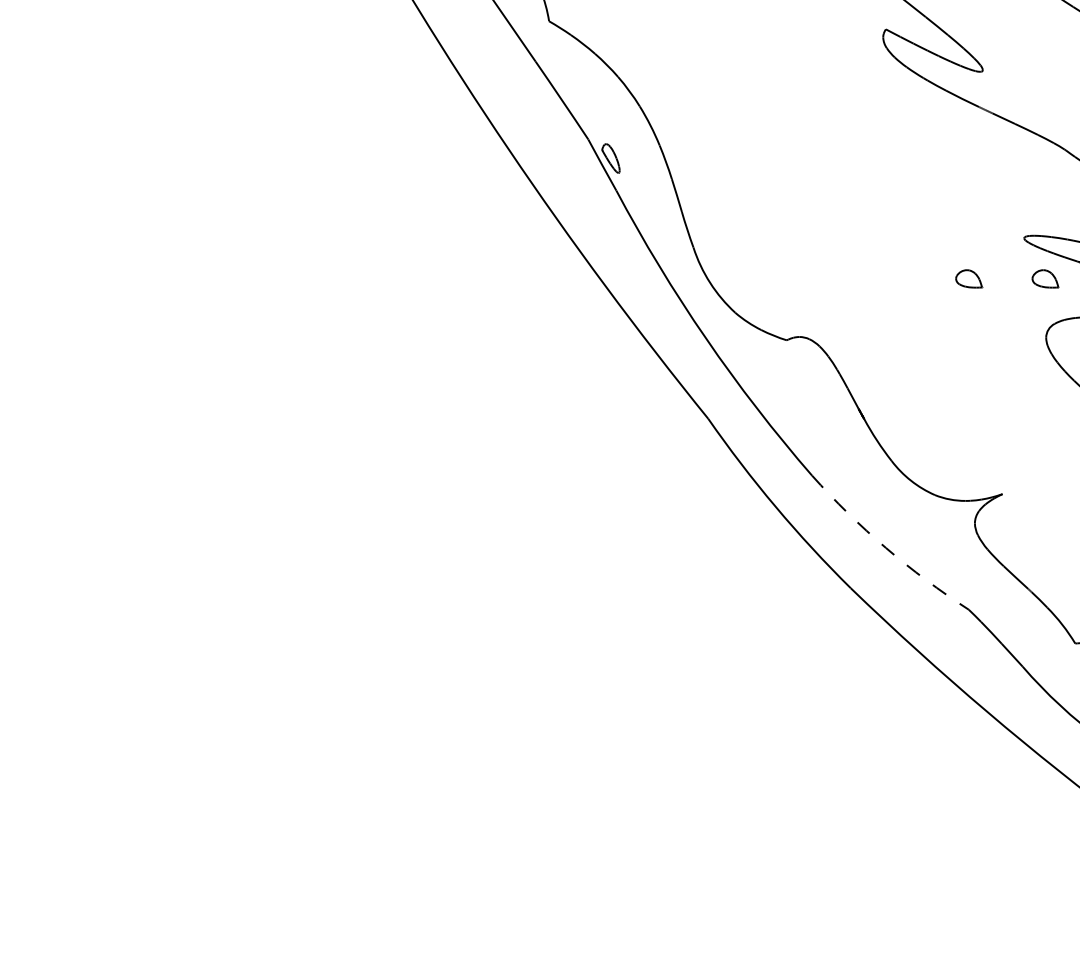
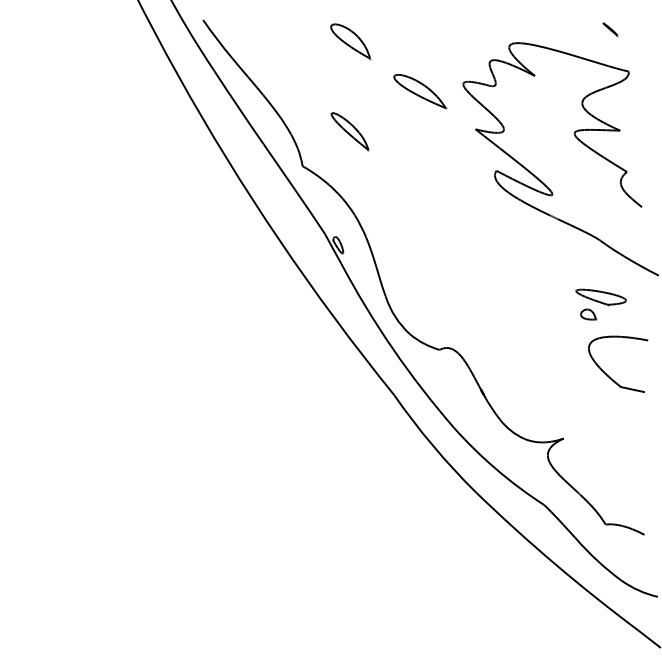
part: (969, 278) -> (544, 314), removed
arc: (885, 547) -> (496, 469), dashed -> solid

